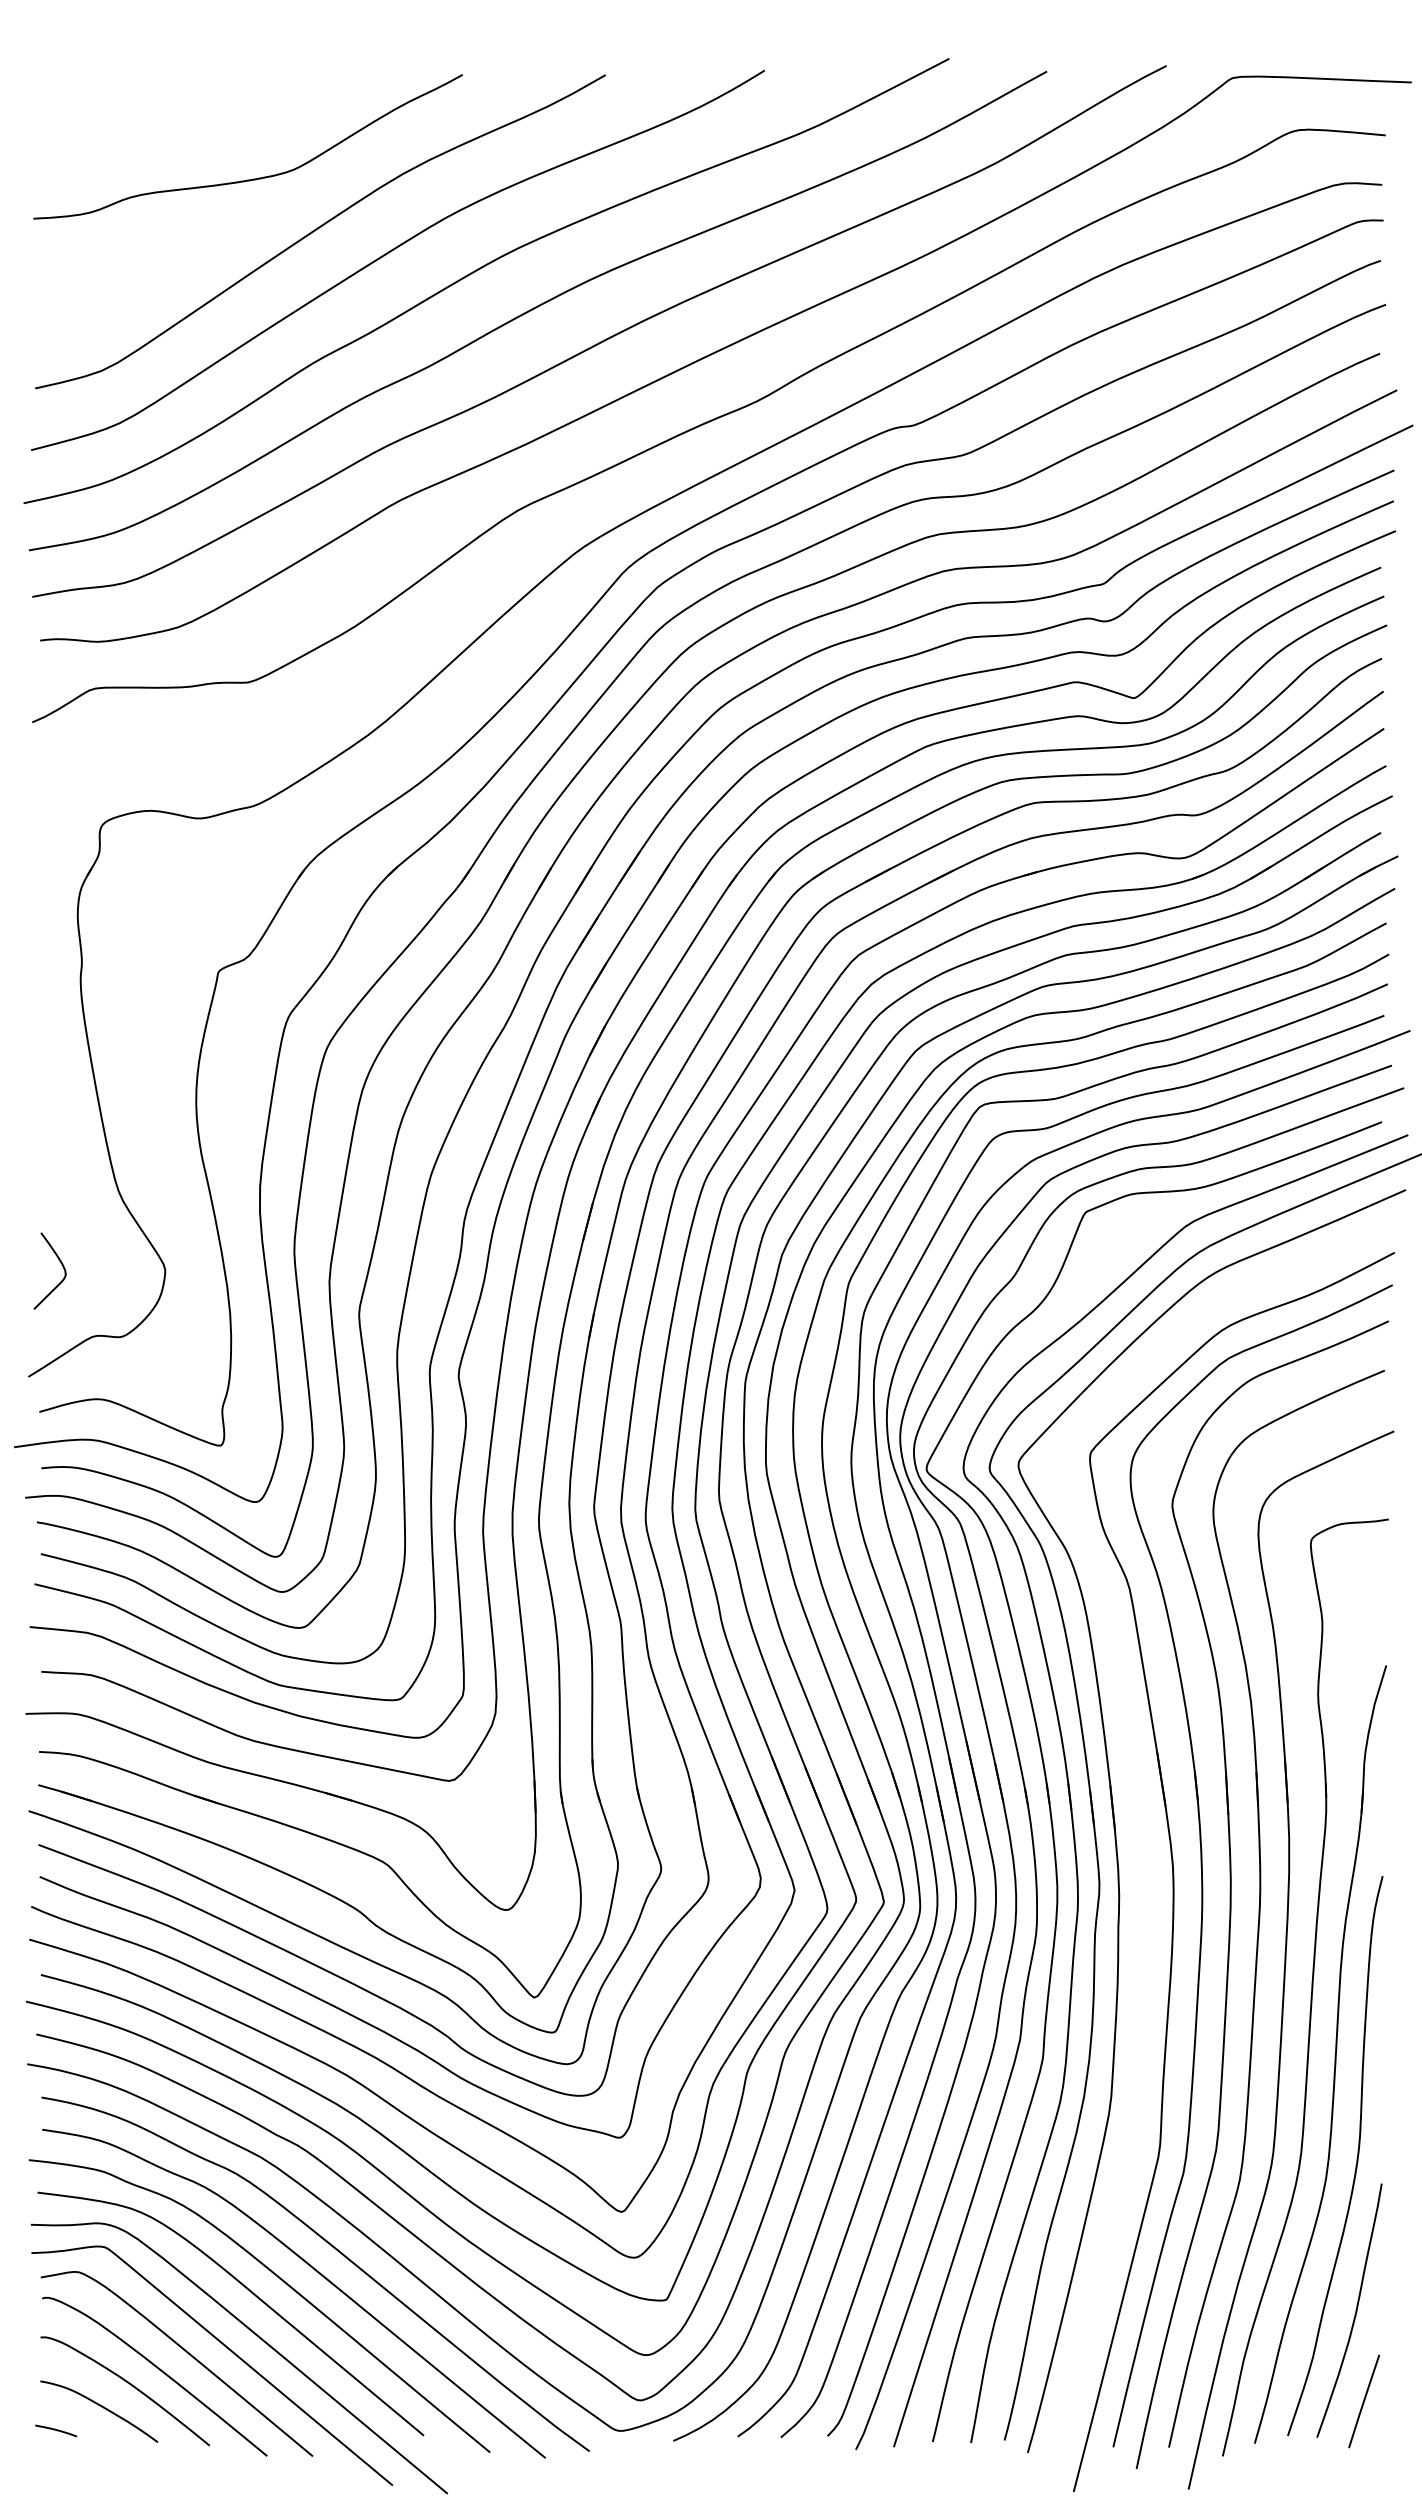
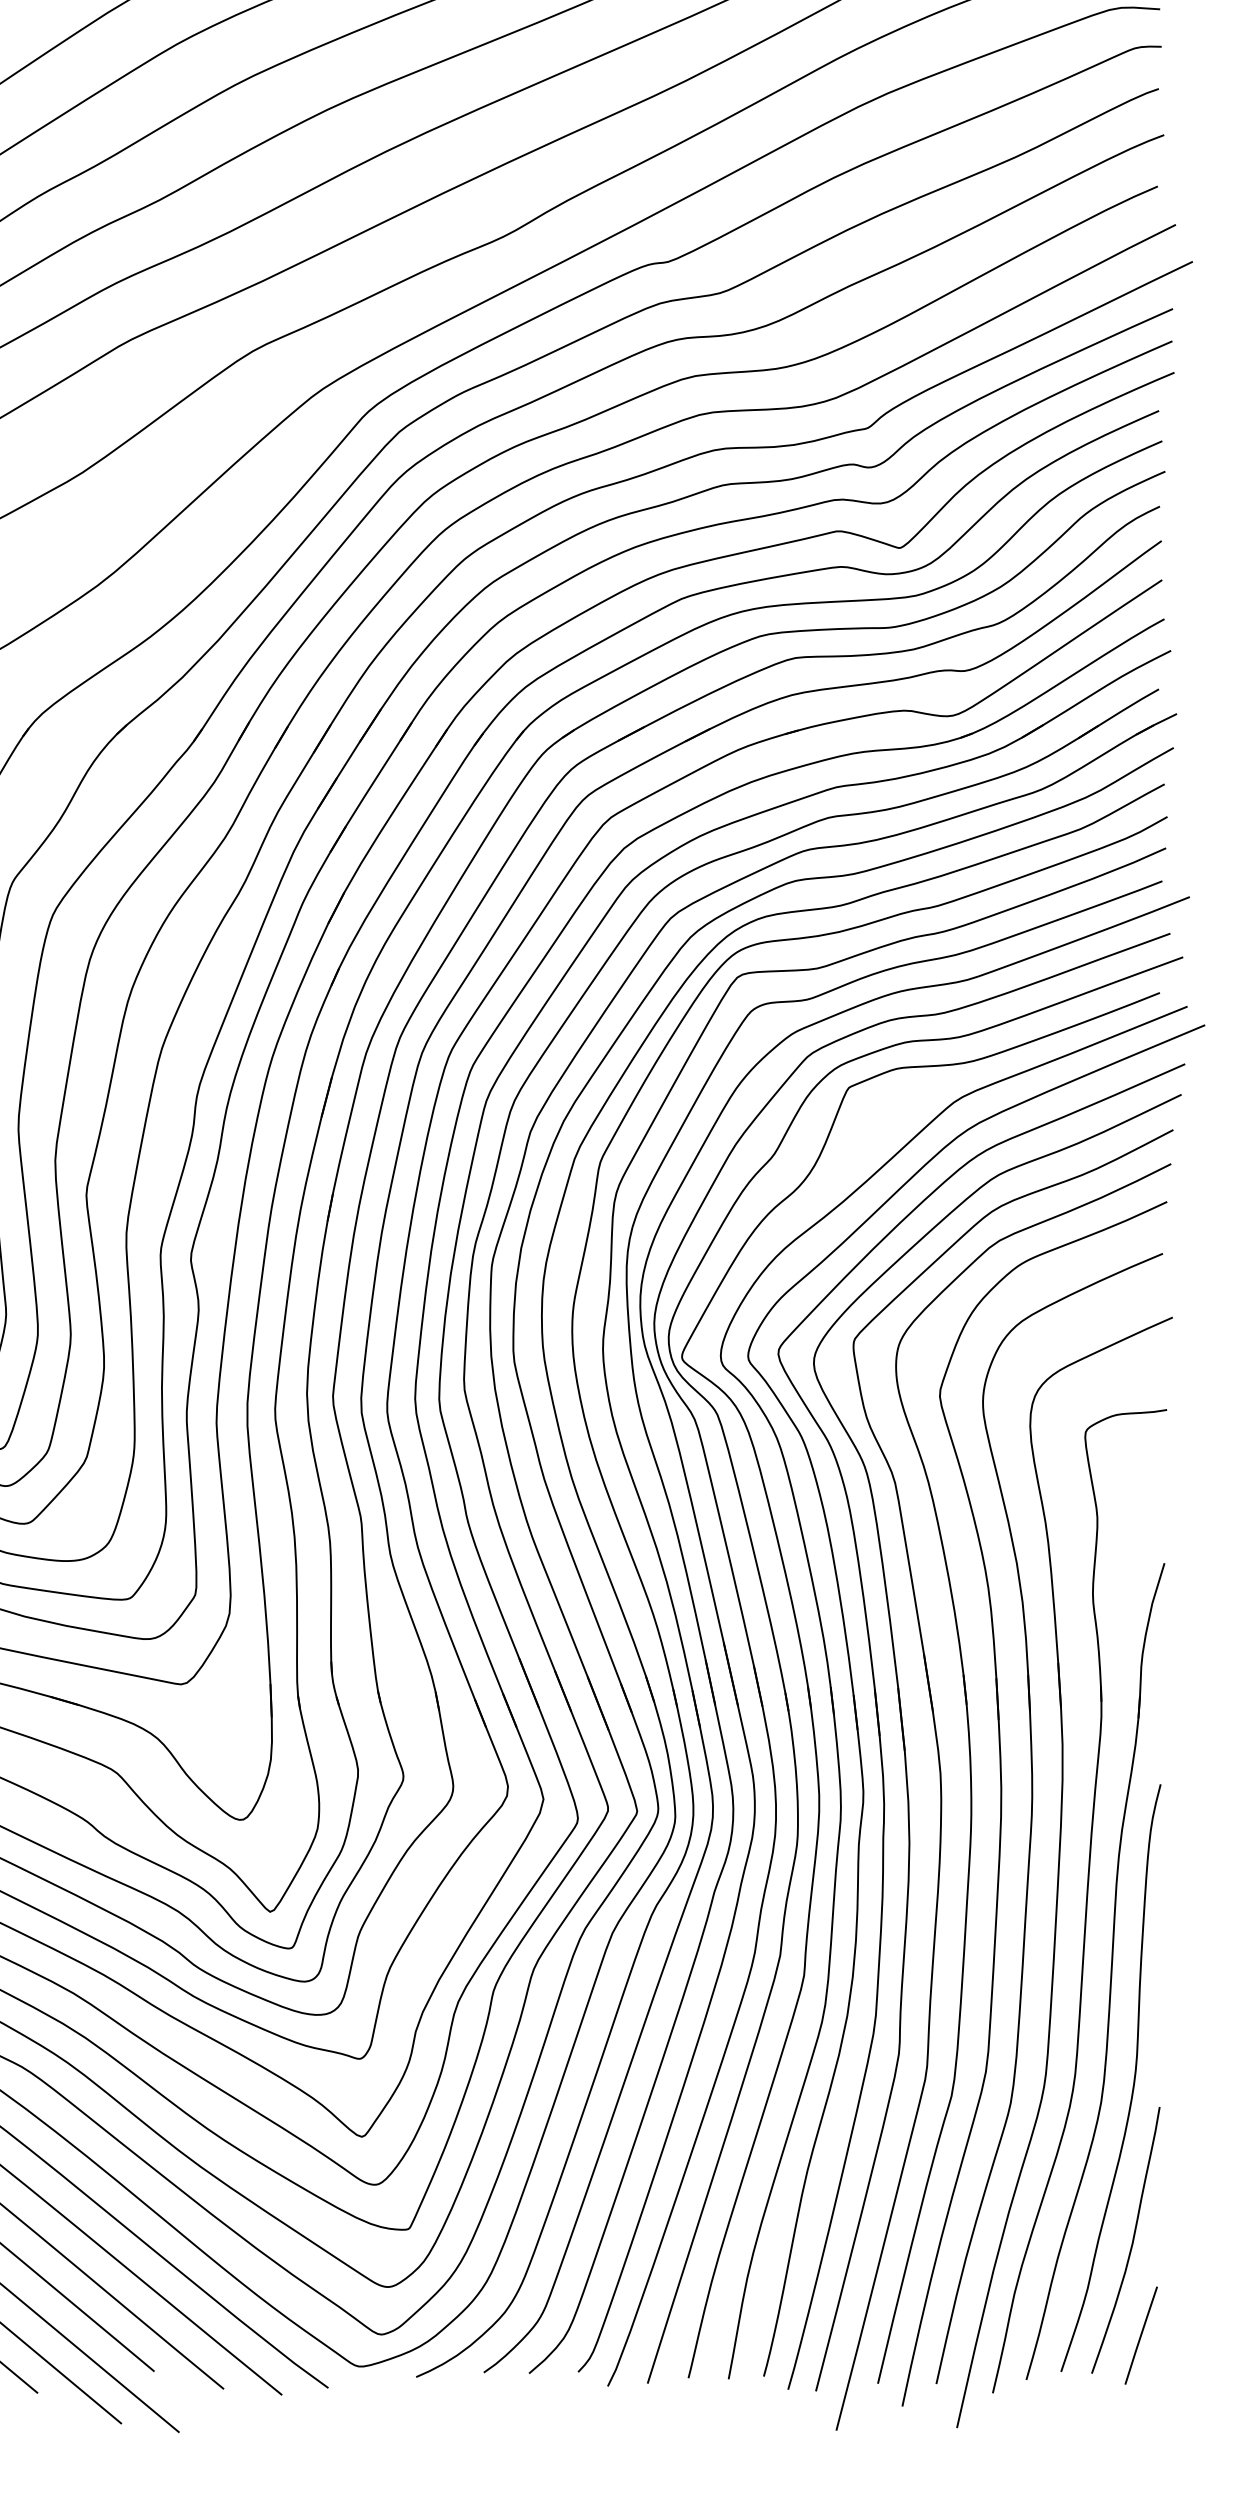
part: (1140, 1848) -> (906, 1755), added

